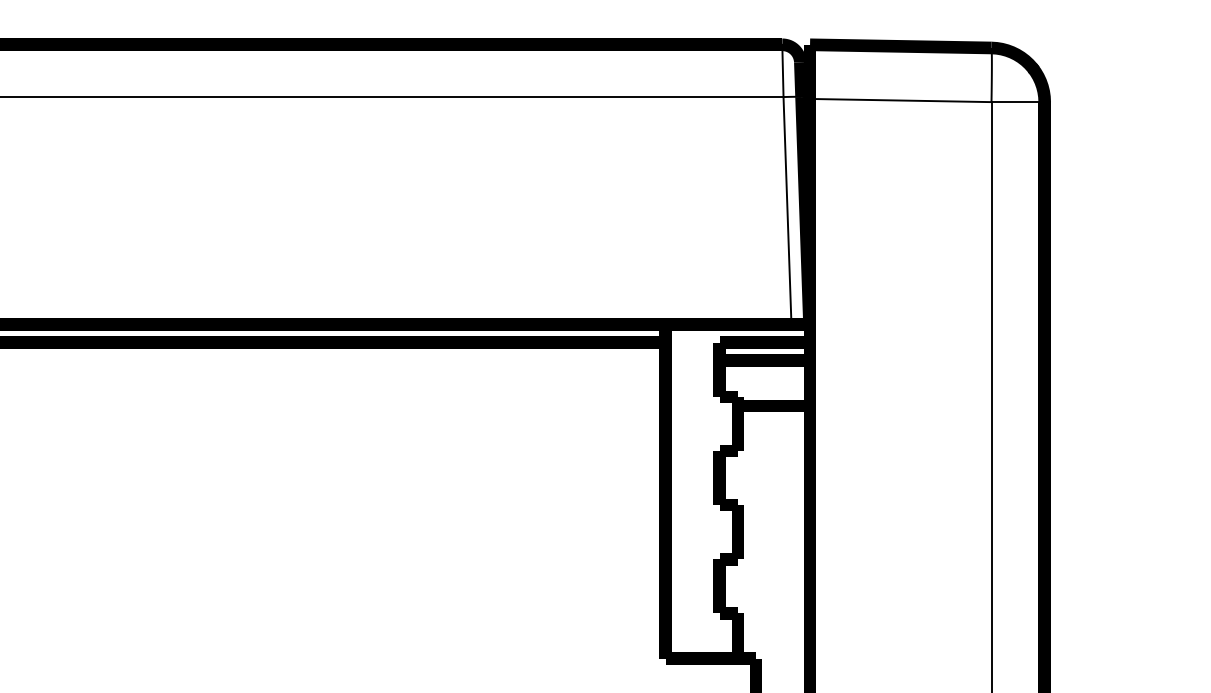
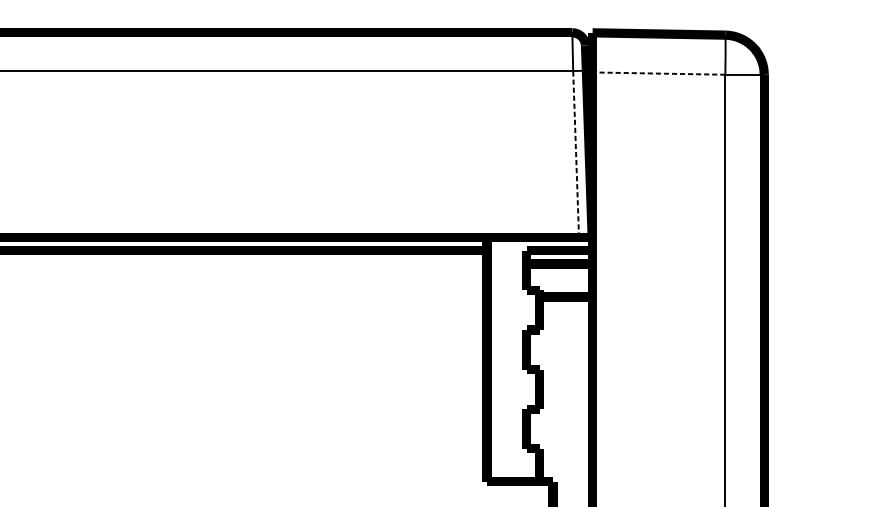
line: (900, 100) -> (658, 73), solid -> dashed
line: (787, 210) -> (576, 154), solid -> dashed

